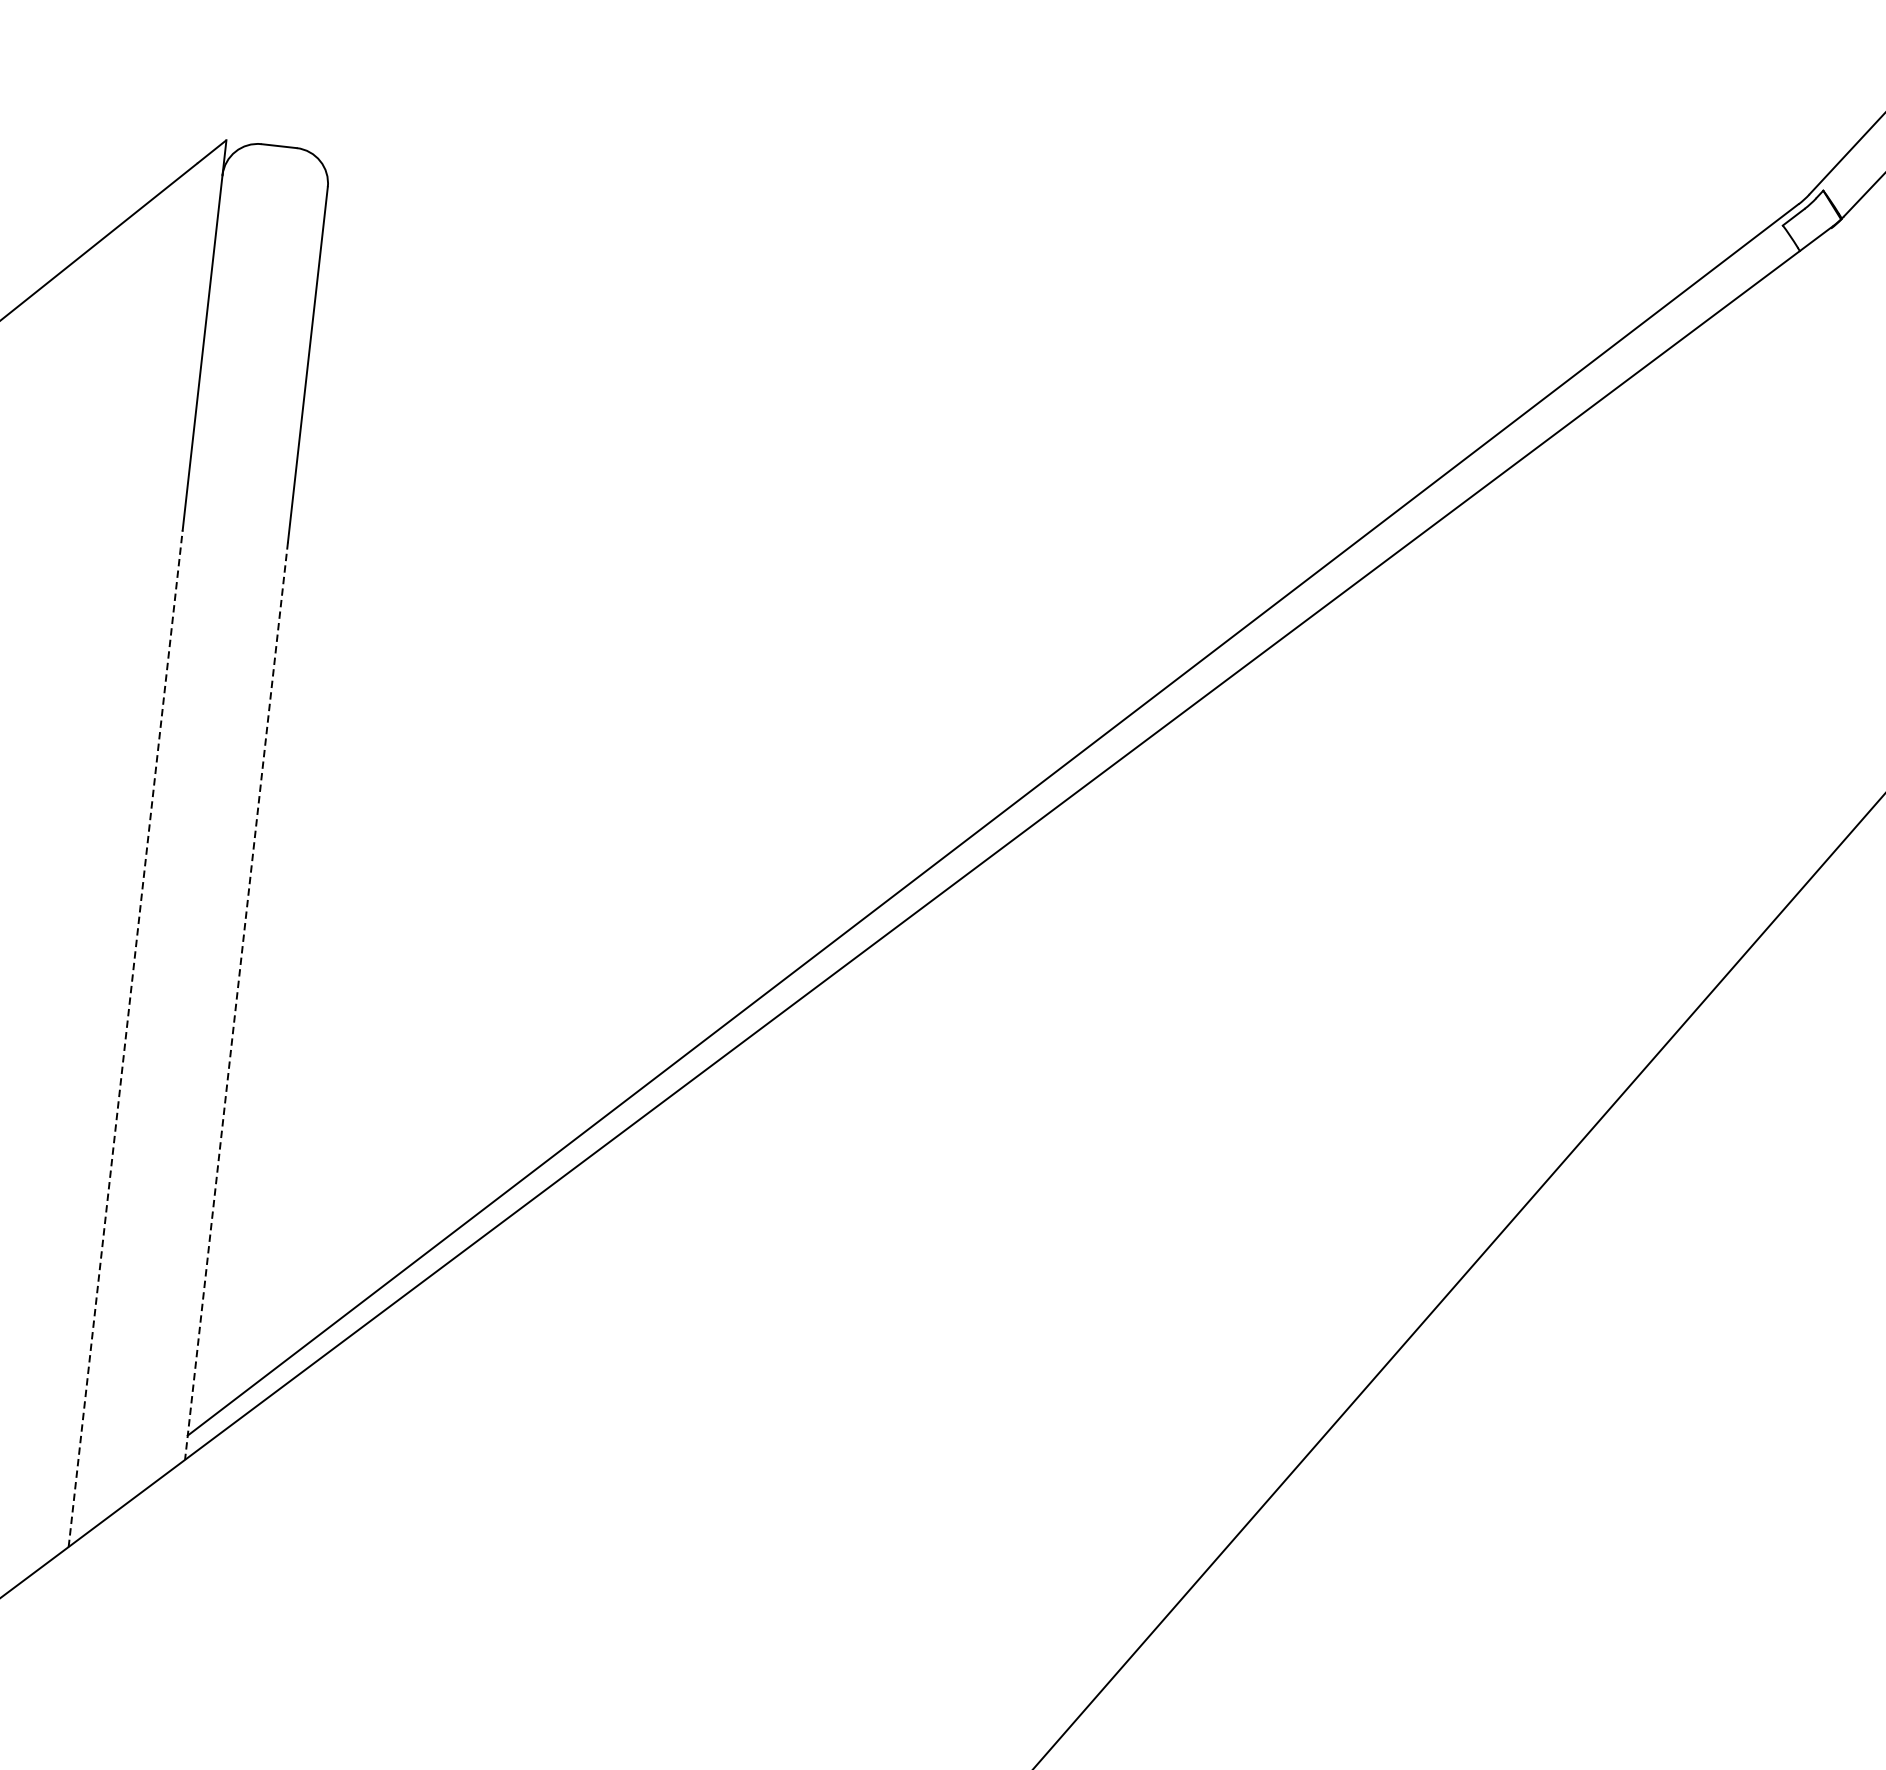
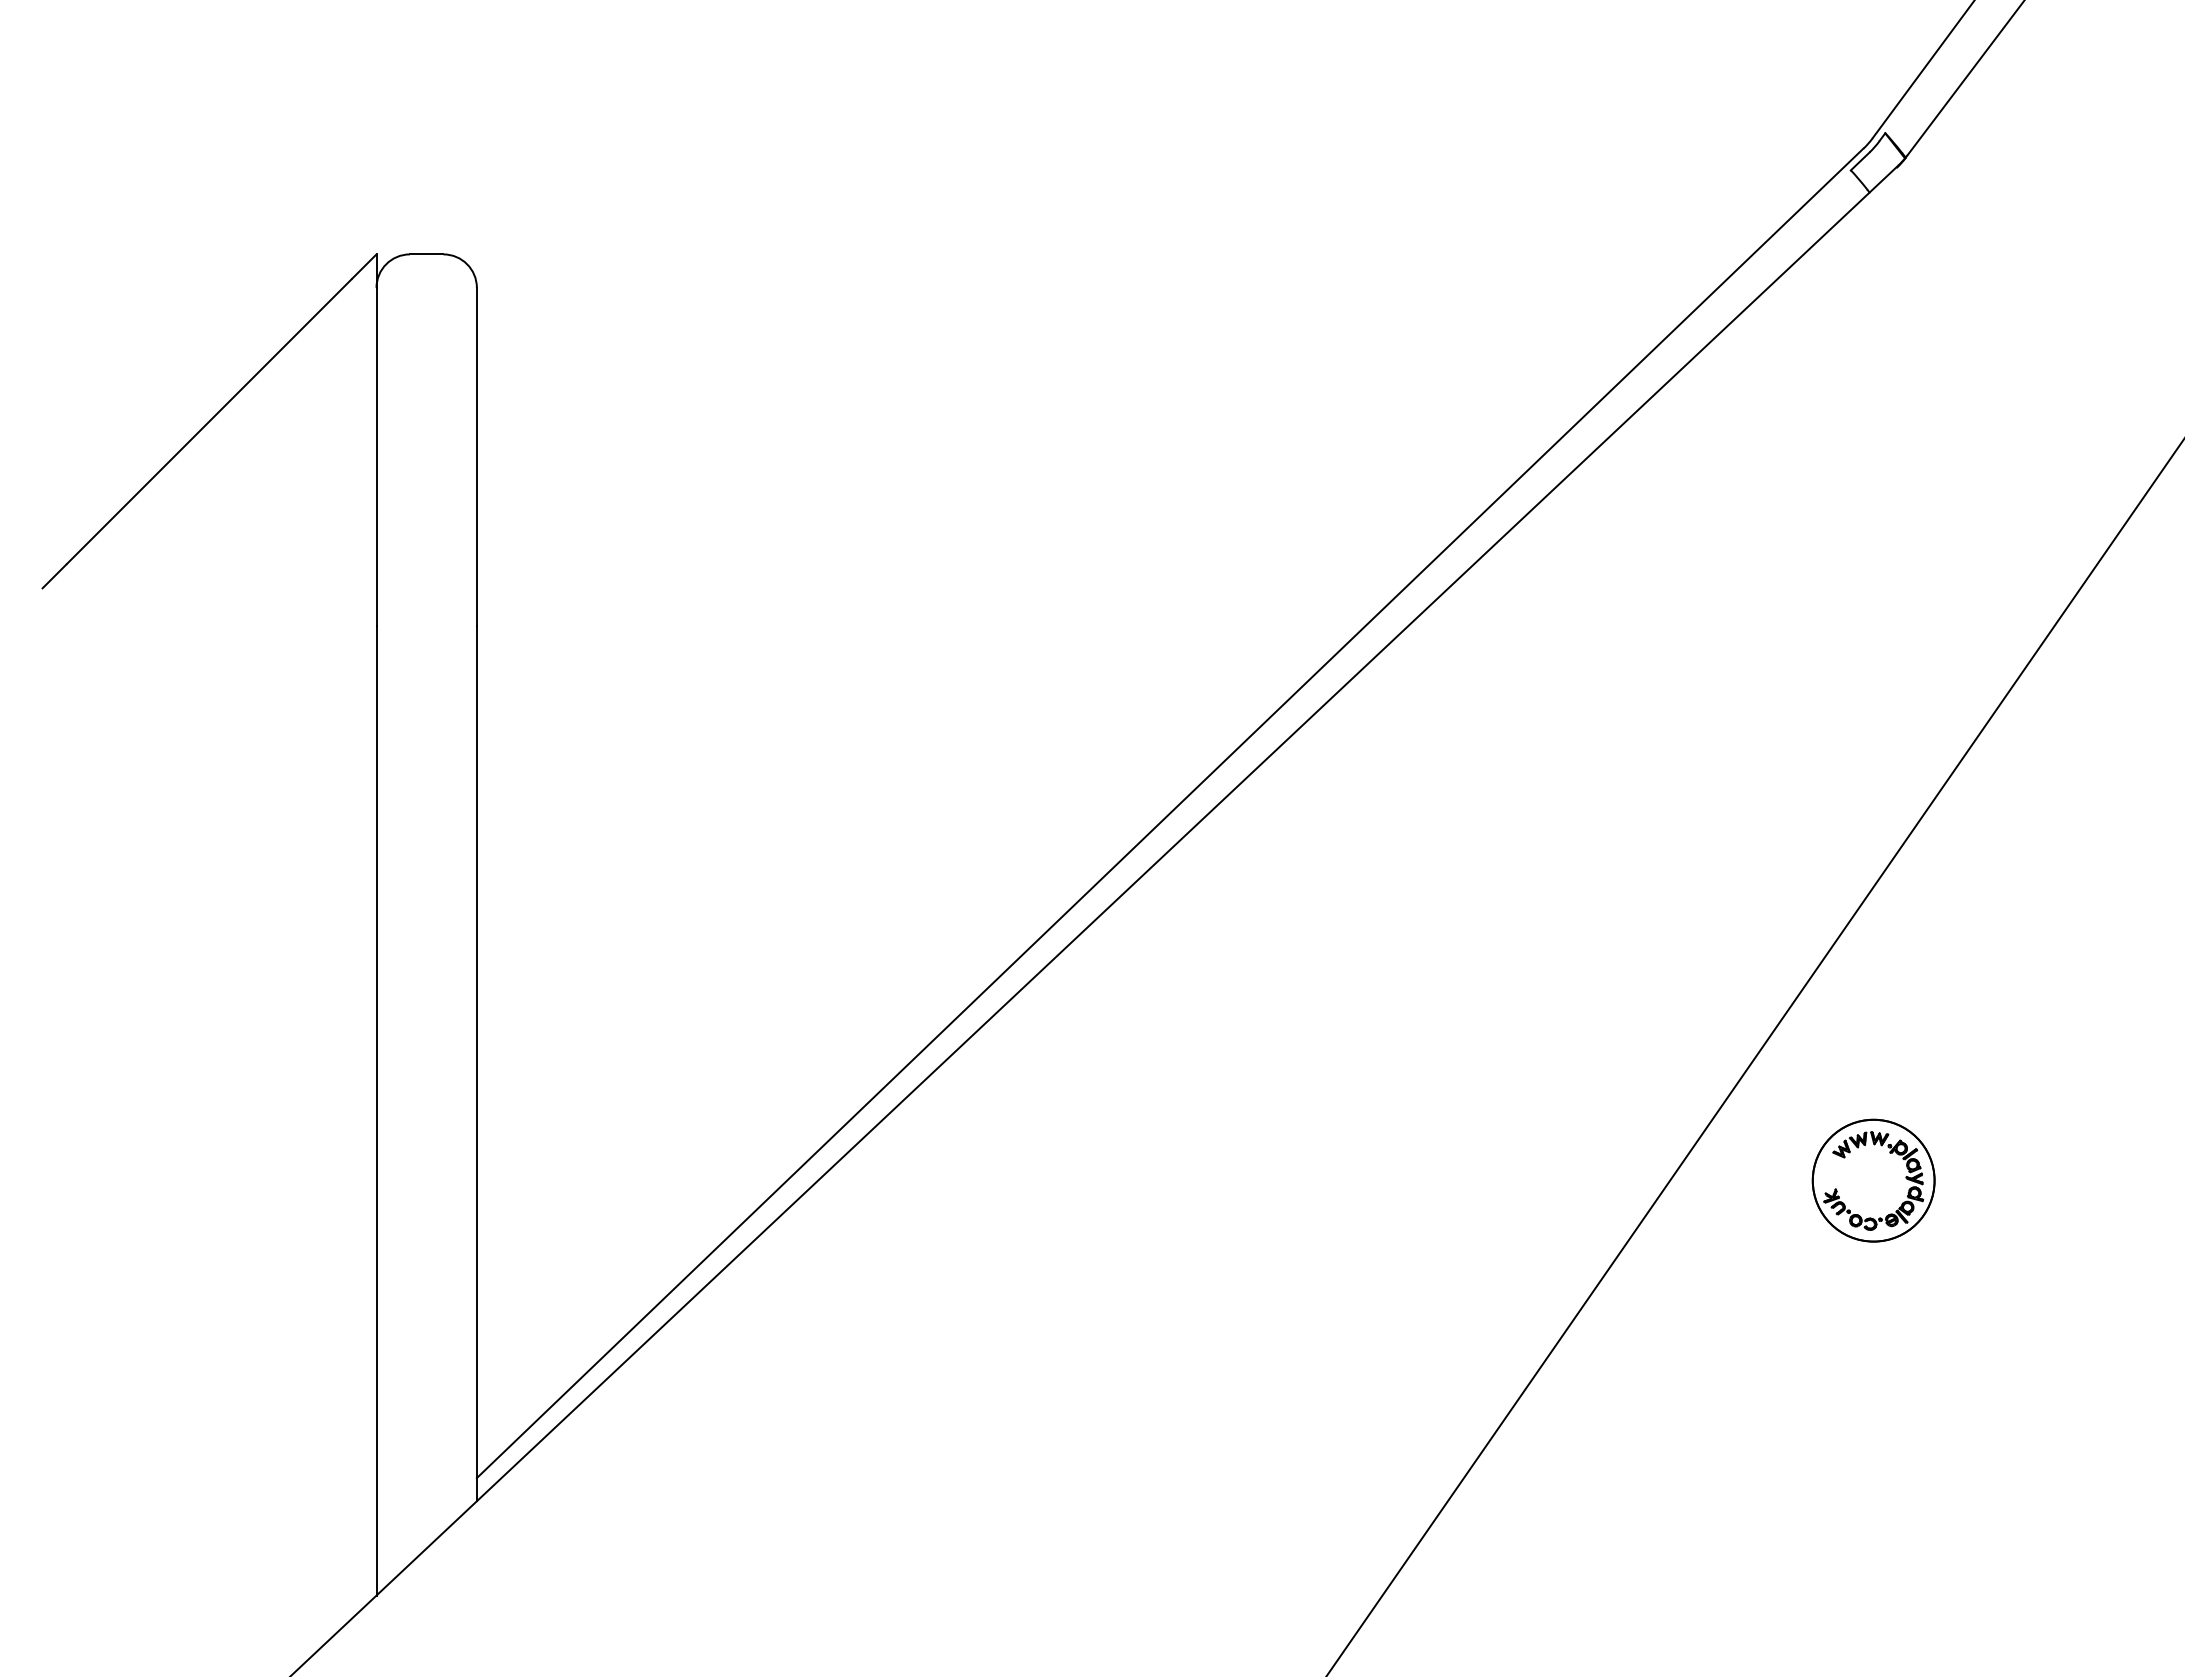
line: (236, 1001) -> (476, 1064), dashed -> solid
line: (125, 1039) -> (376, 1111), dashed -> solid
part: (1687, 1287) -> (1873, 1180), added

